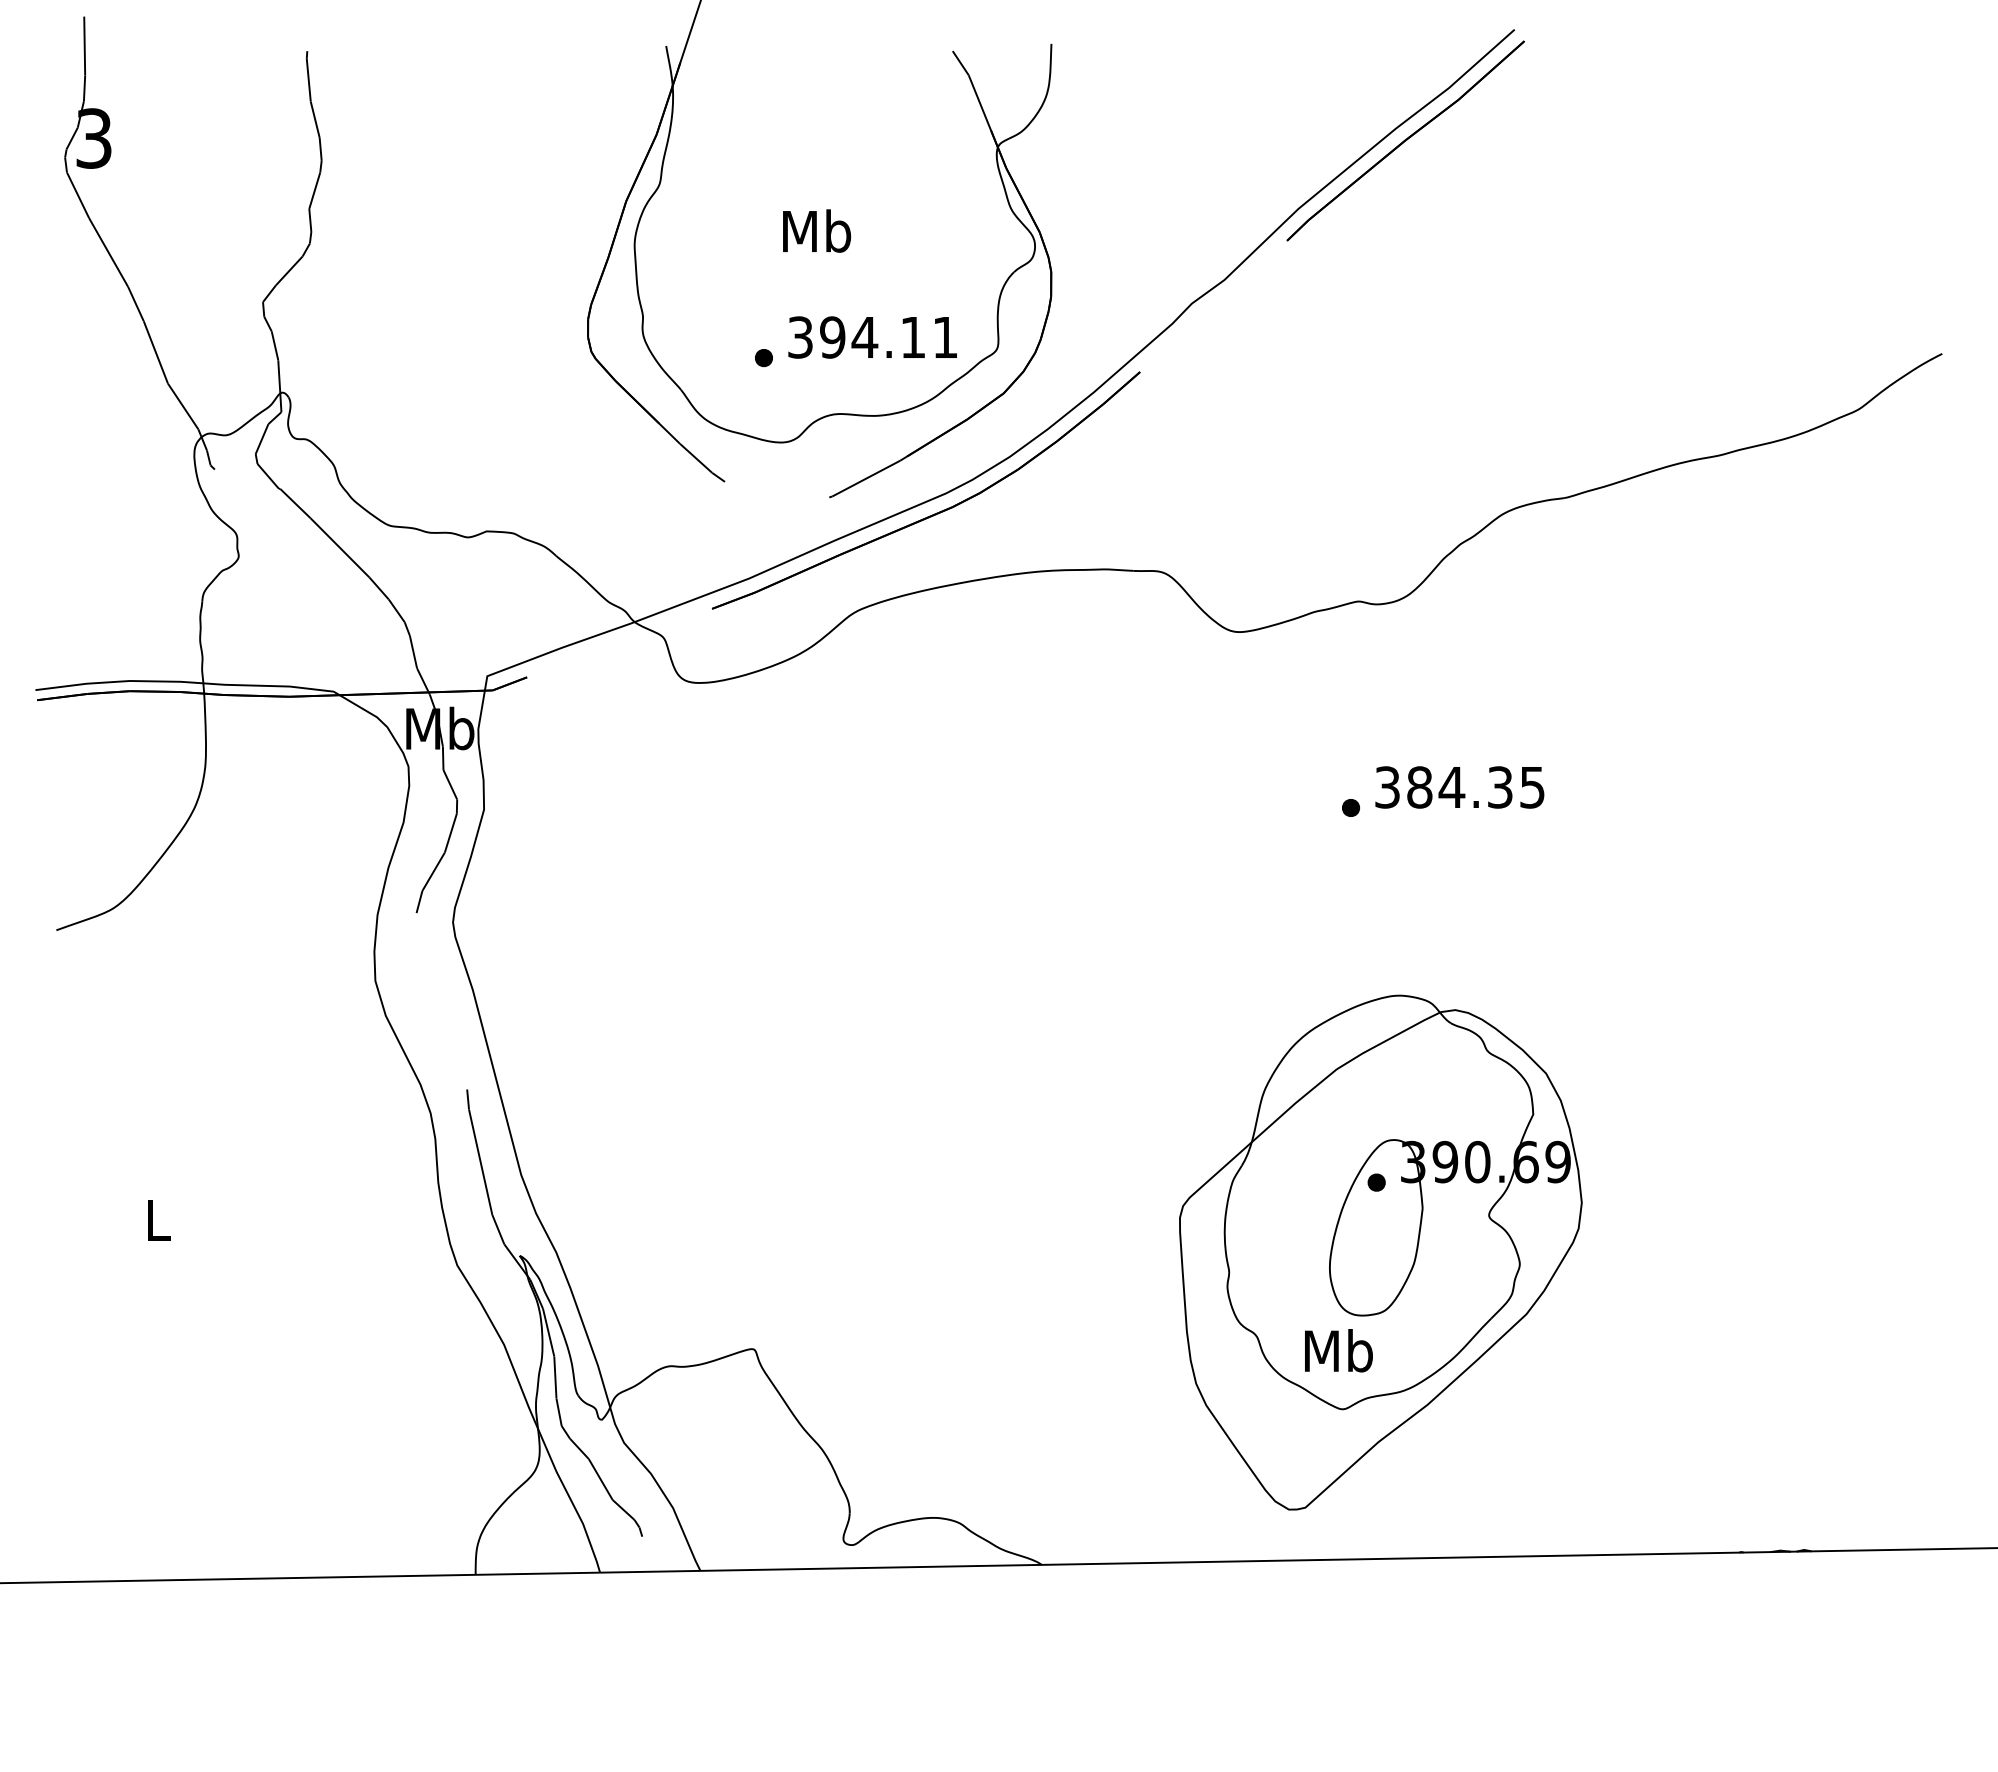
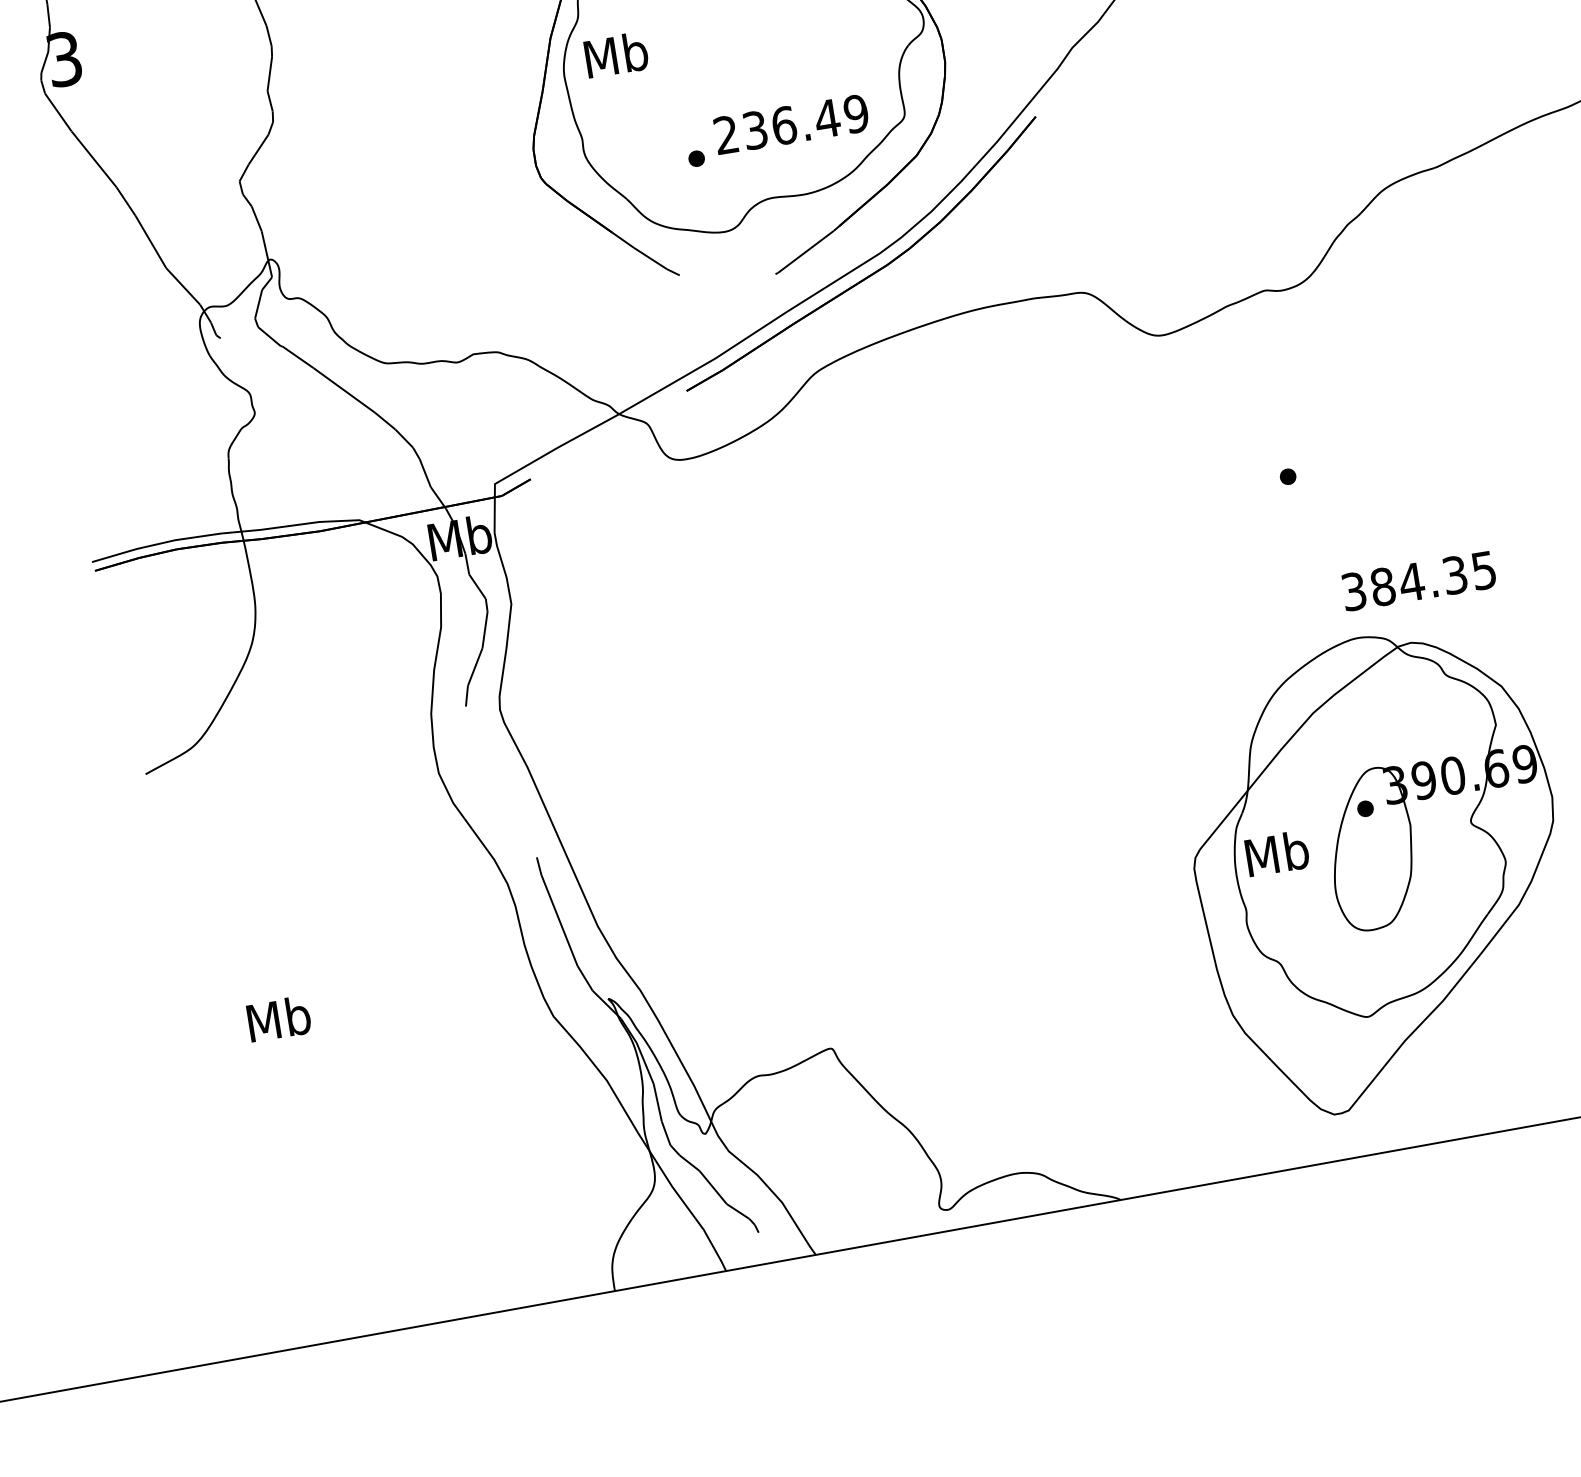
text: (817, 230) -> (616, 54), moved
text: (873, 337) -> (791, 124), 394.11 -> 236.49
text: (1459, 787) -> (1418, 581), moved
text: (158, 1219) -> (279, 1018), L -> Mb
text: (1338, 1350) -> (1276, 853), moved

